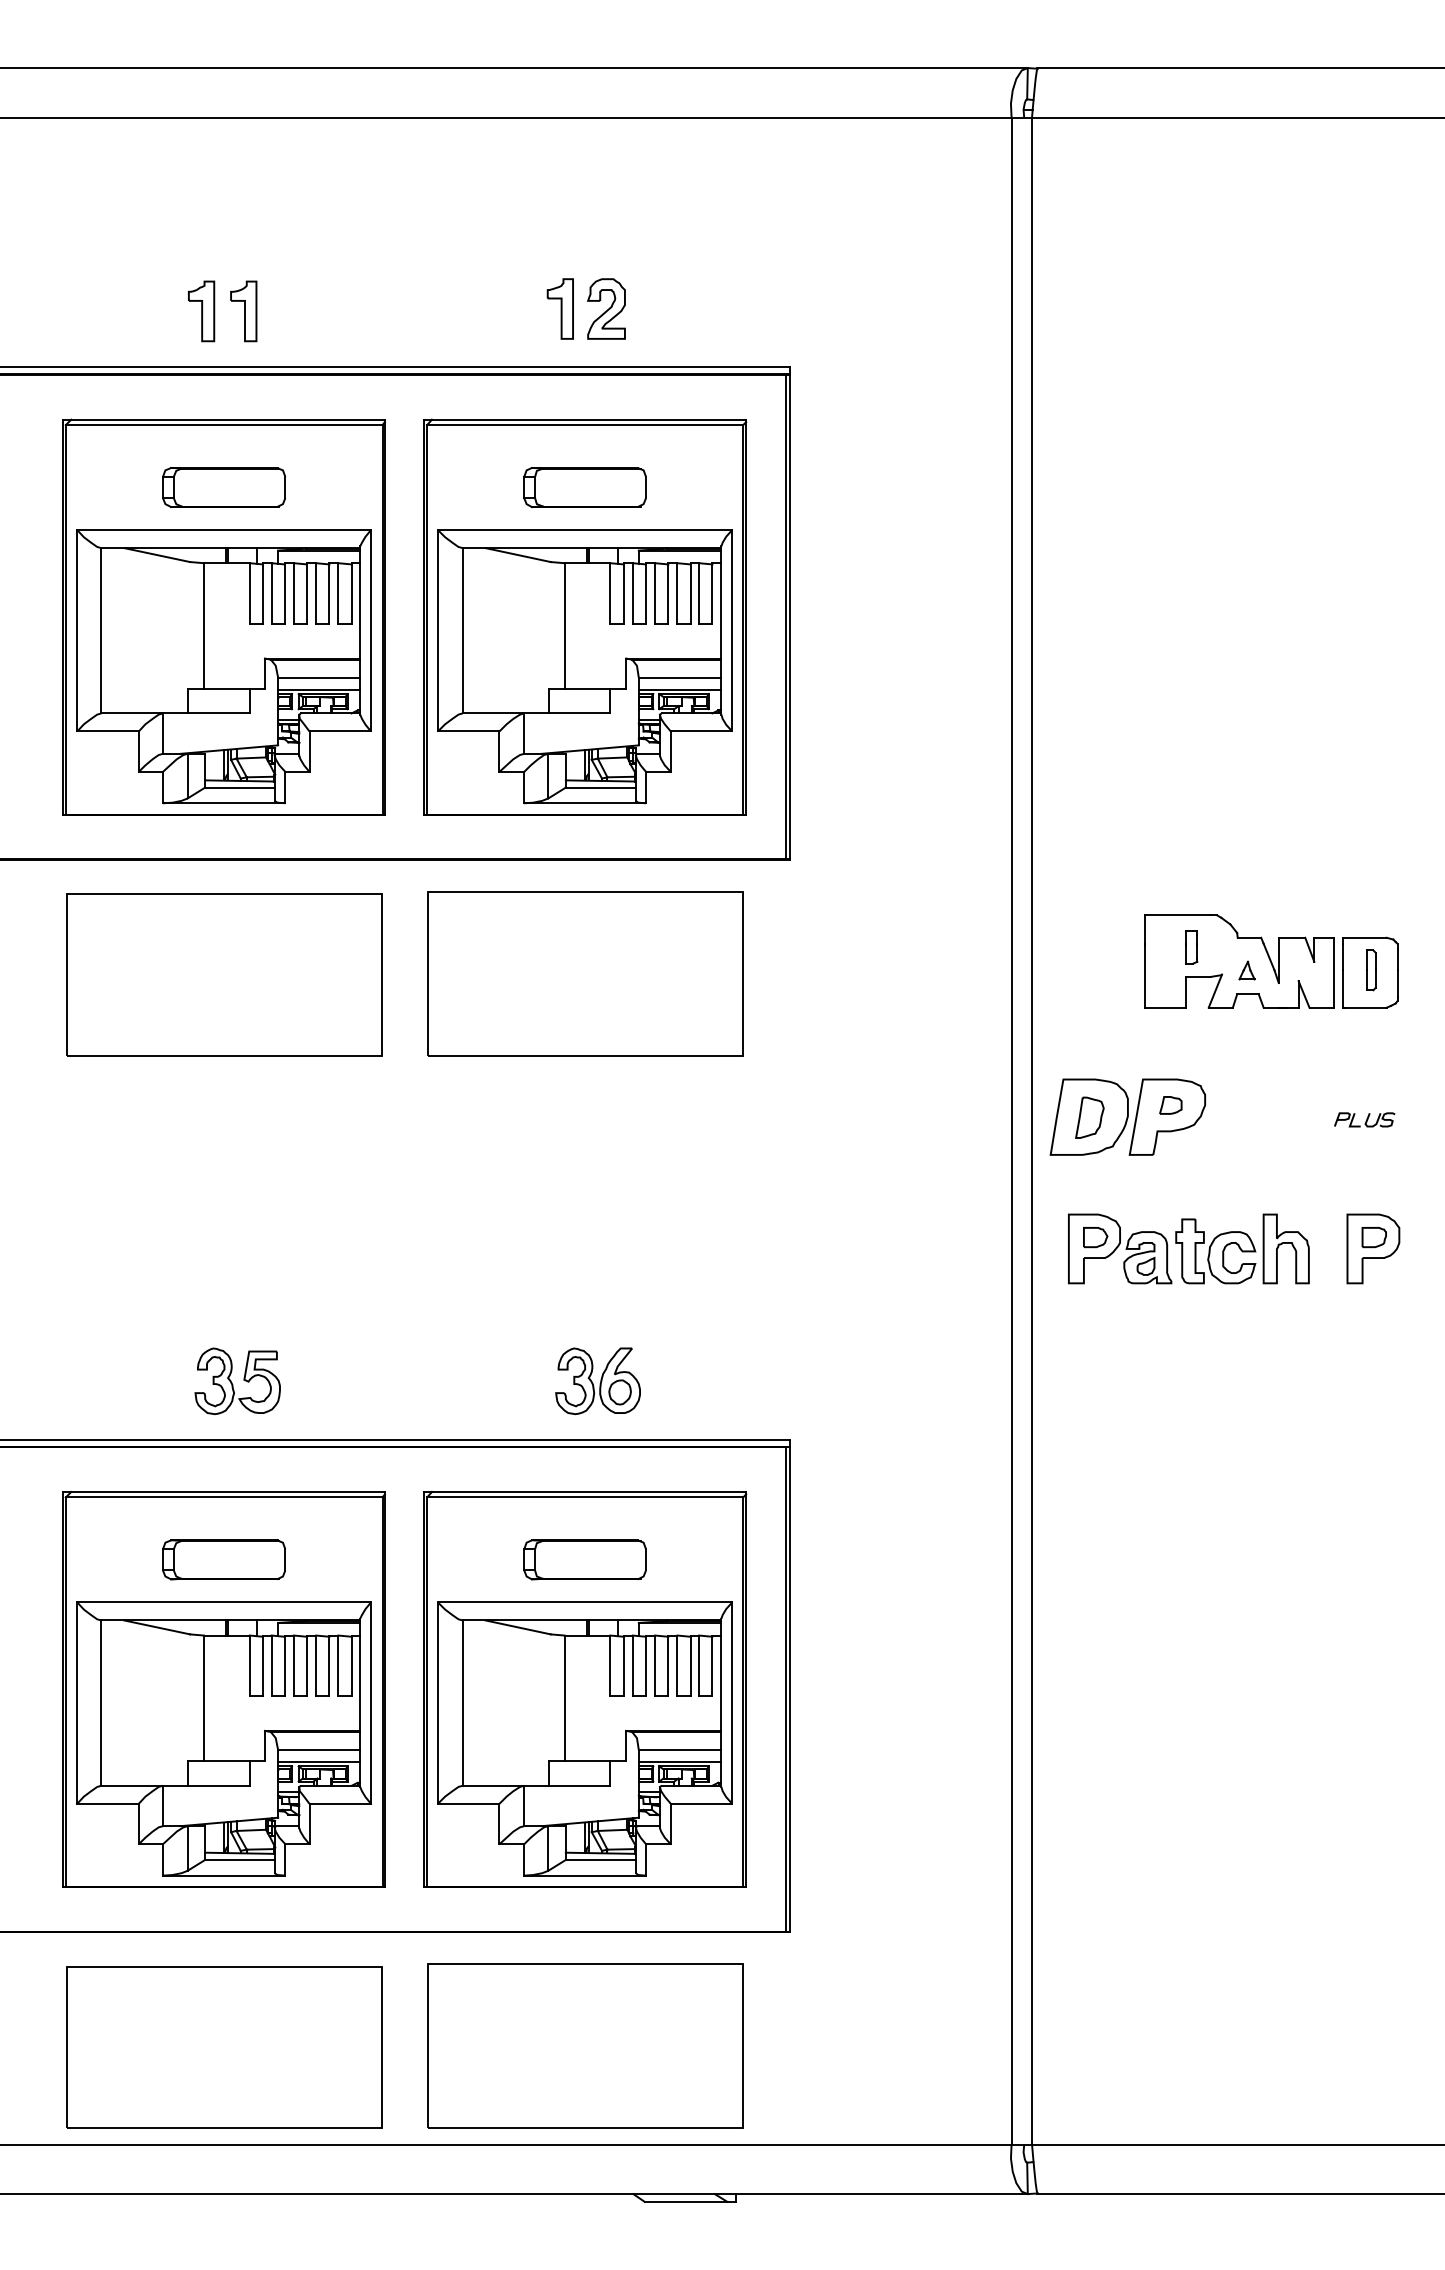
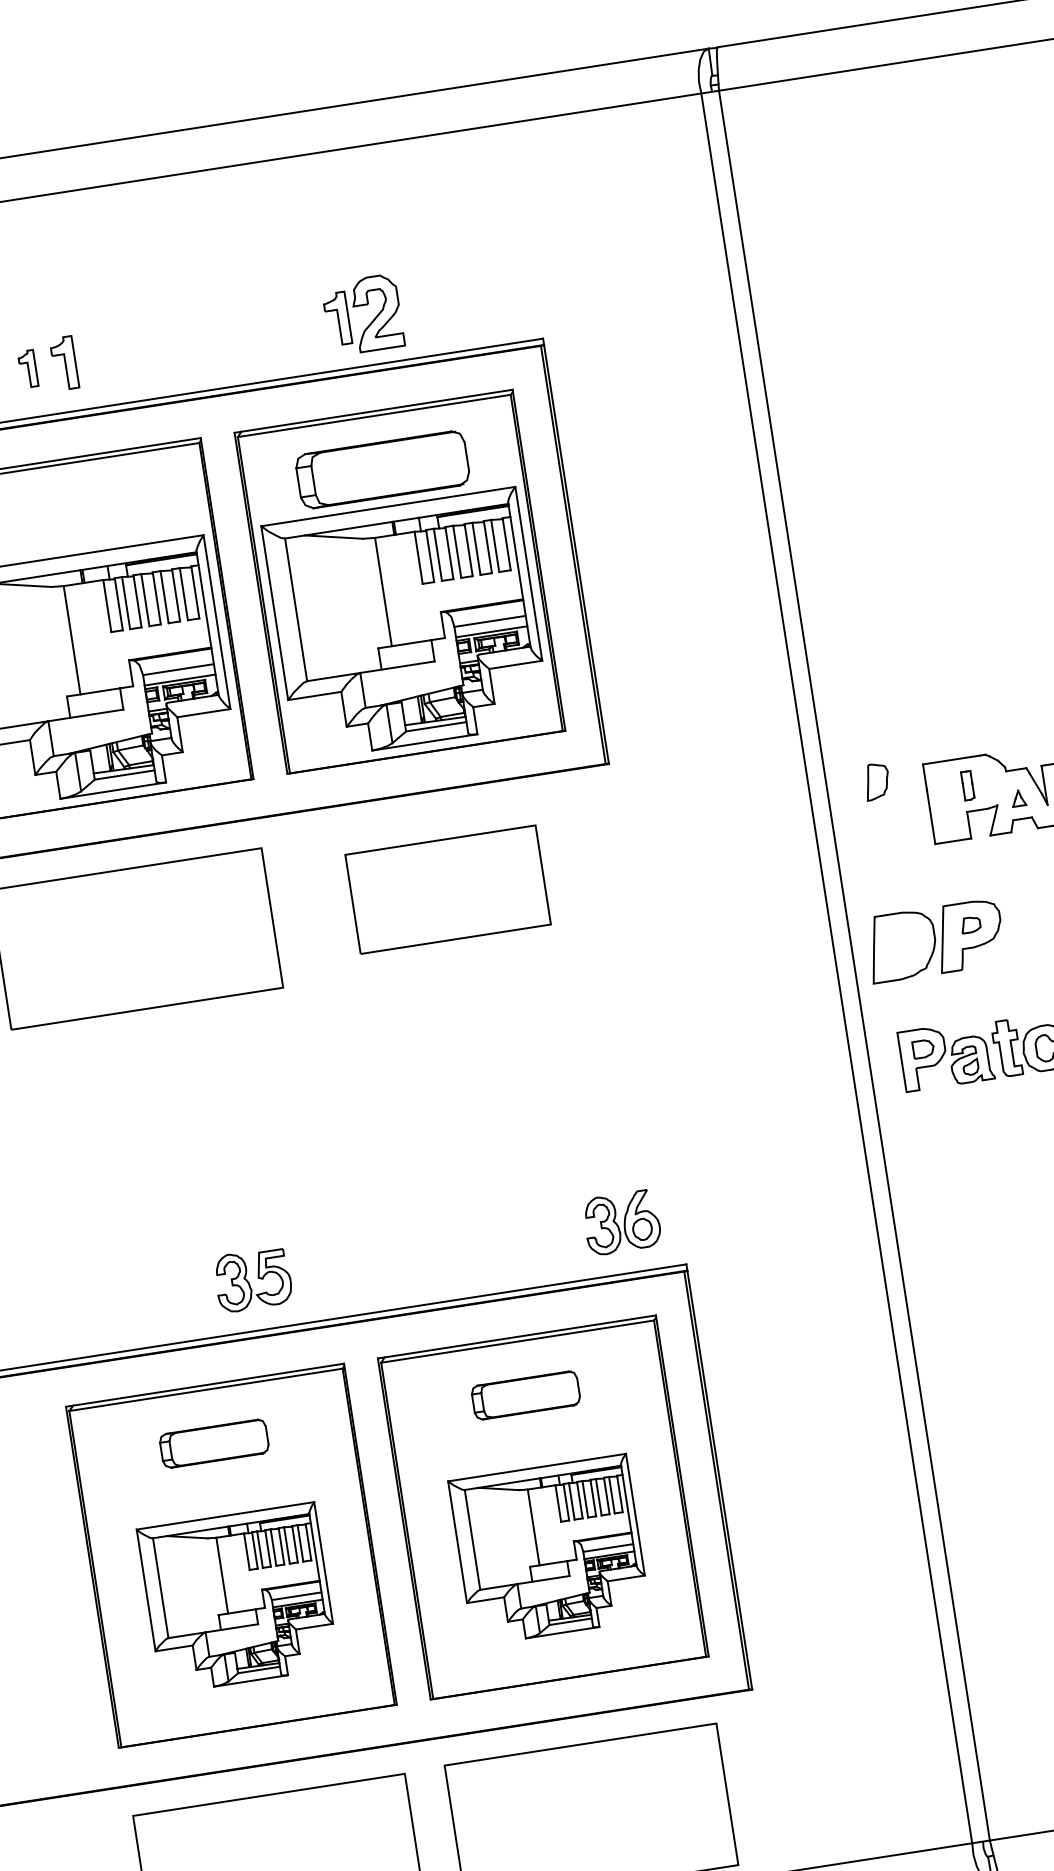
part: (606, 308) -> (377, 312), size x1.4
part: (201, 311) -> (27, 369), size x0.7
part: (224, 487) -> (71, 518), removed
part: (584, 487) -> (382, 469), size x1.6
part: (585, 973) -> (447, 889), size x0.7
part: (1089, 1117) -> (876, 781), moved
part: (237, 1381) -> (252, 1280), moved
part: (597, 1381) -> (621, 1223), moved
part: (223, 1738) -> (237, 1598), size x0.7
part: (584, 1738) -> (549, 1549), size x0.7

